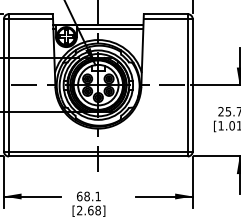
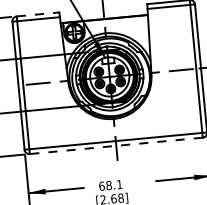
line: (30, 14) -> (37, 14), solid -> dashed
line: (109, 28) -> (115, 21), removed
line: (97, 156) -> (115, 145), solid -> dashed

